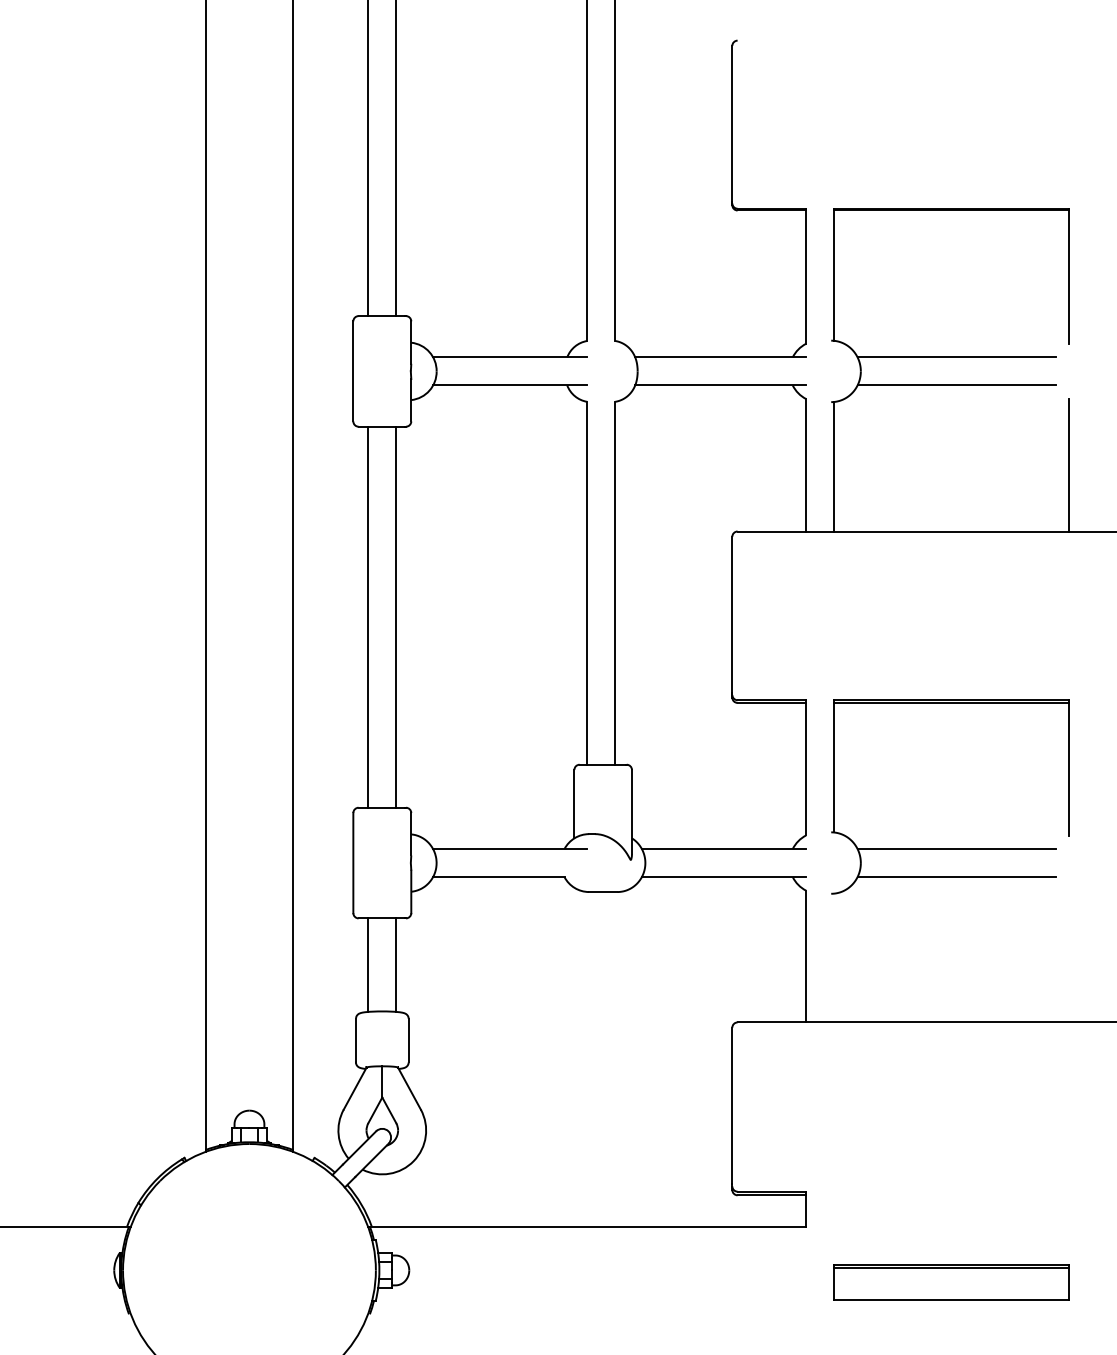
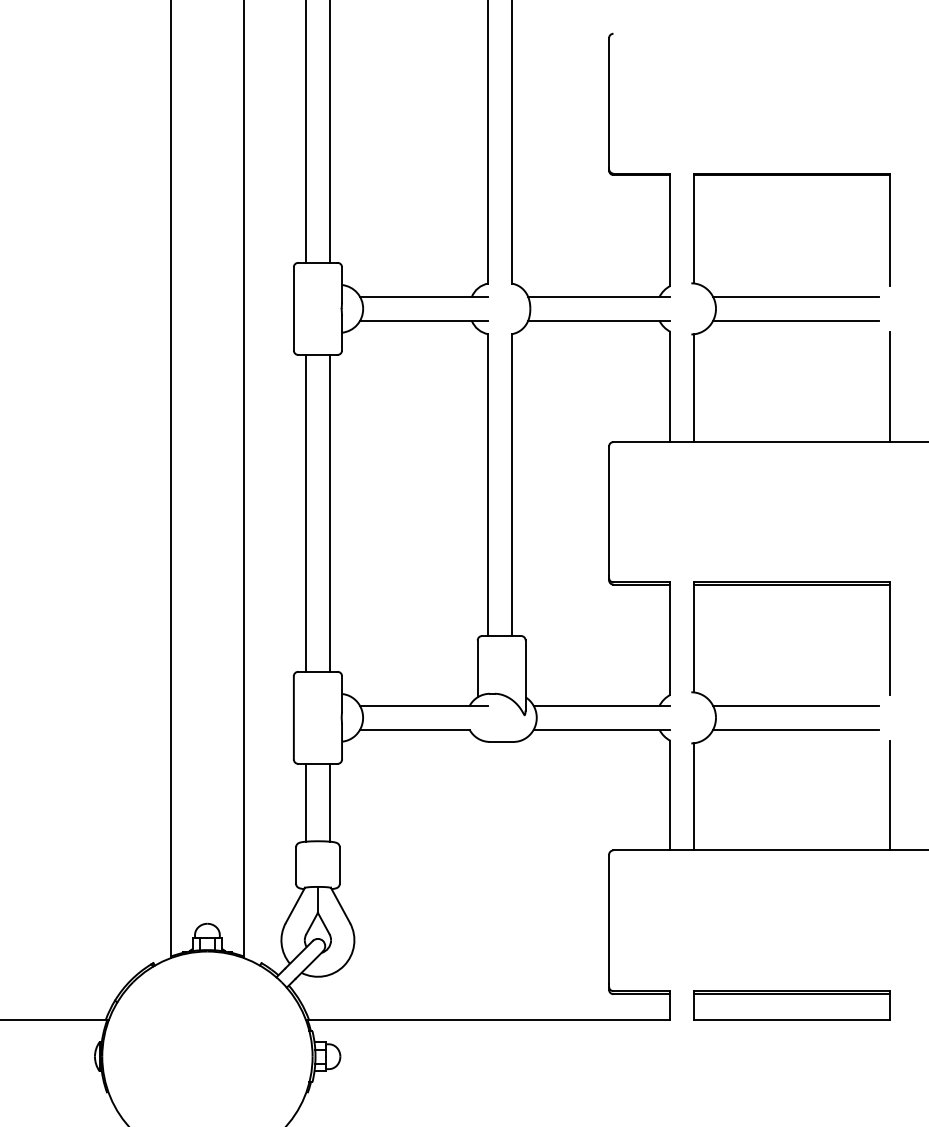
line: (1069, 956) -> (889, 795), added
line: (834, 957) -> (694, 796), added
part: (951, 1282) -> (791, 1006), moved

